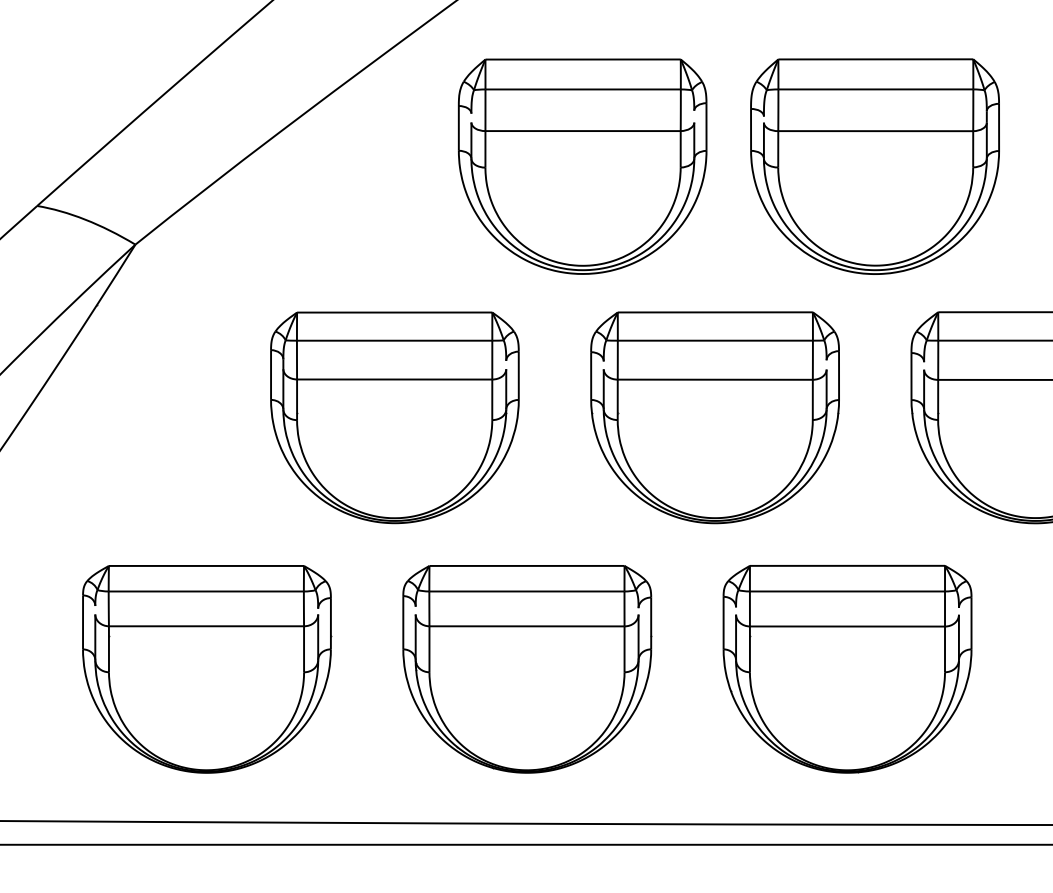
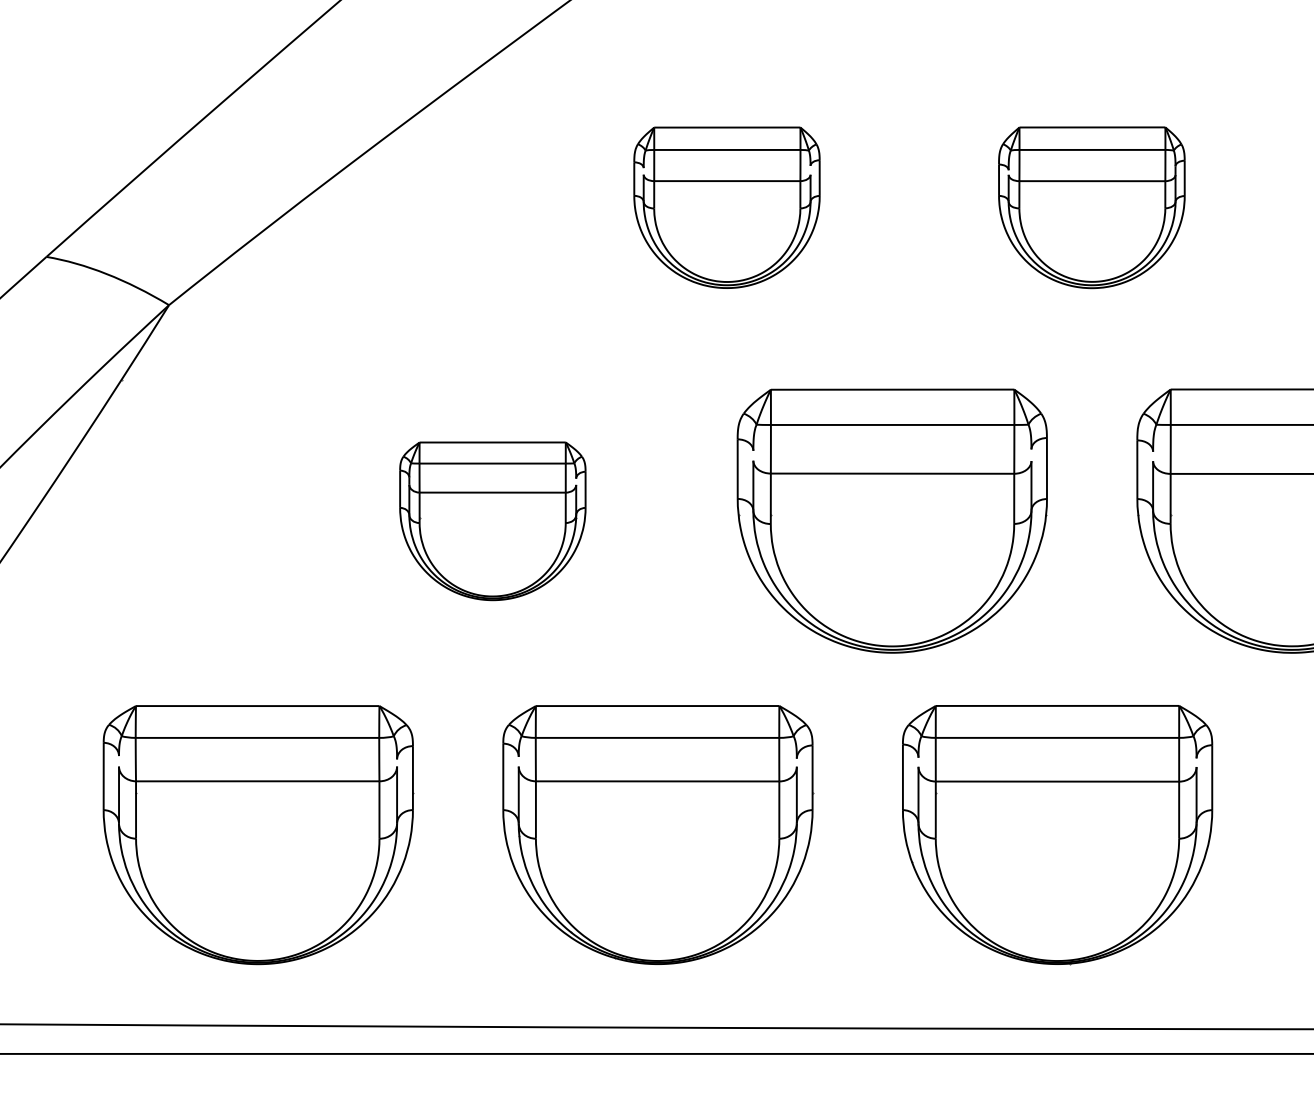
part: (582, 166) -> (726, 207), size x0.6
part: (874, 166) -> (1091, 207), size x0.6
part: (394, 417) -> (492, 520), size x0.6

